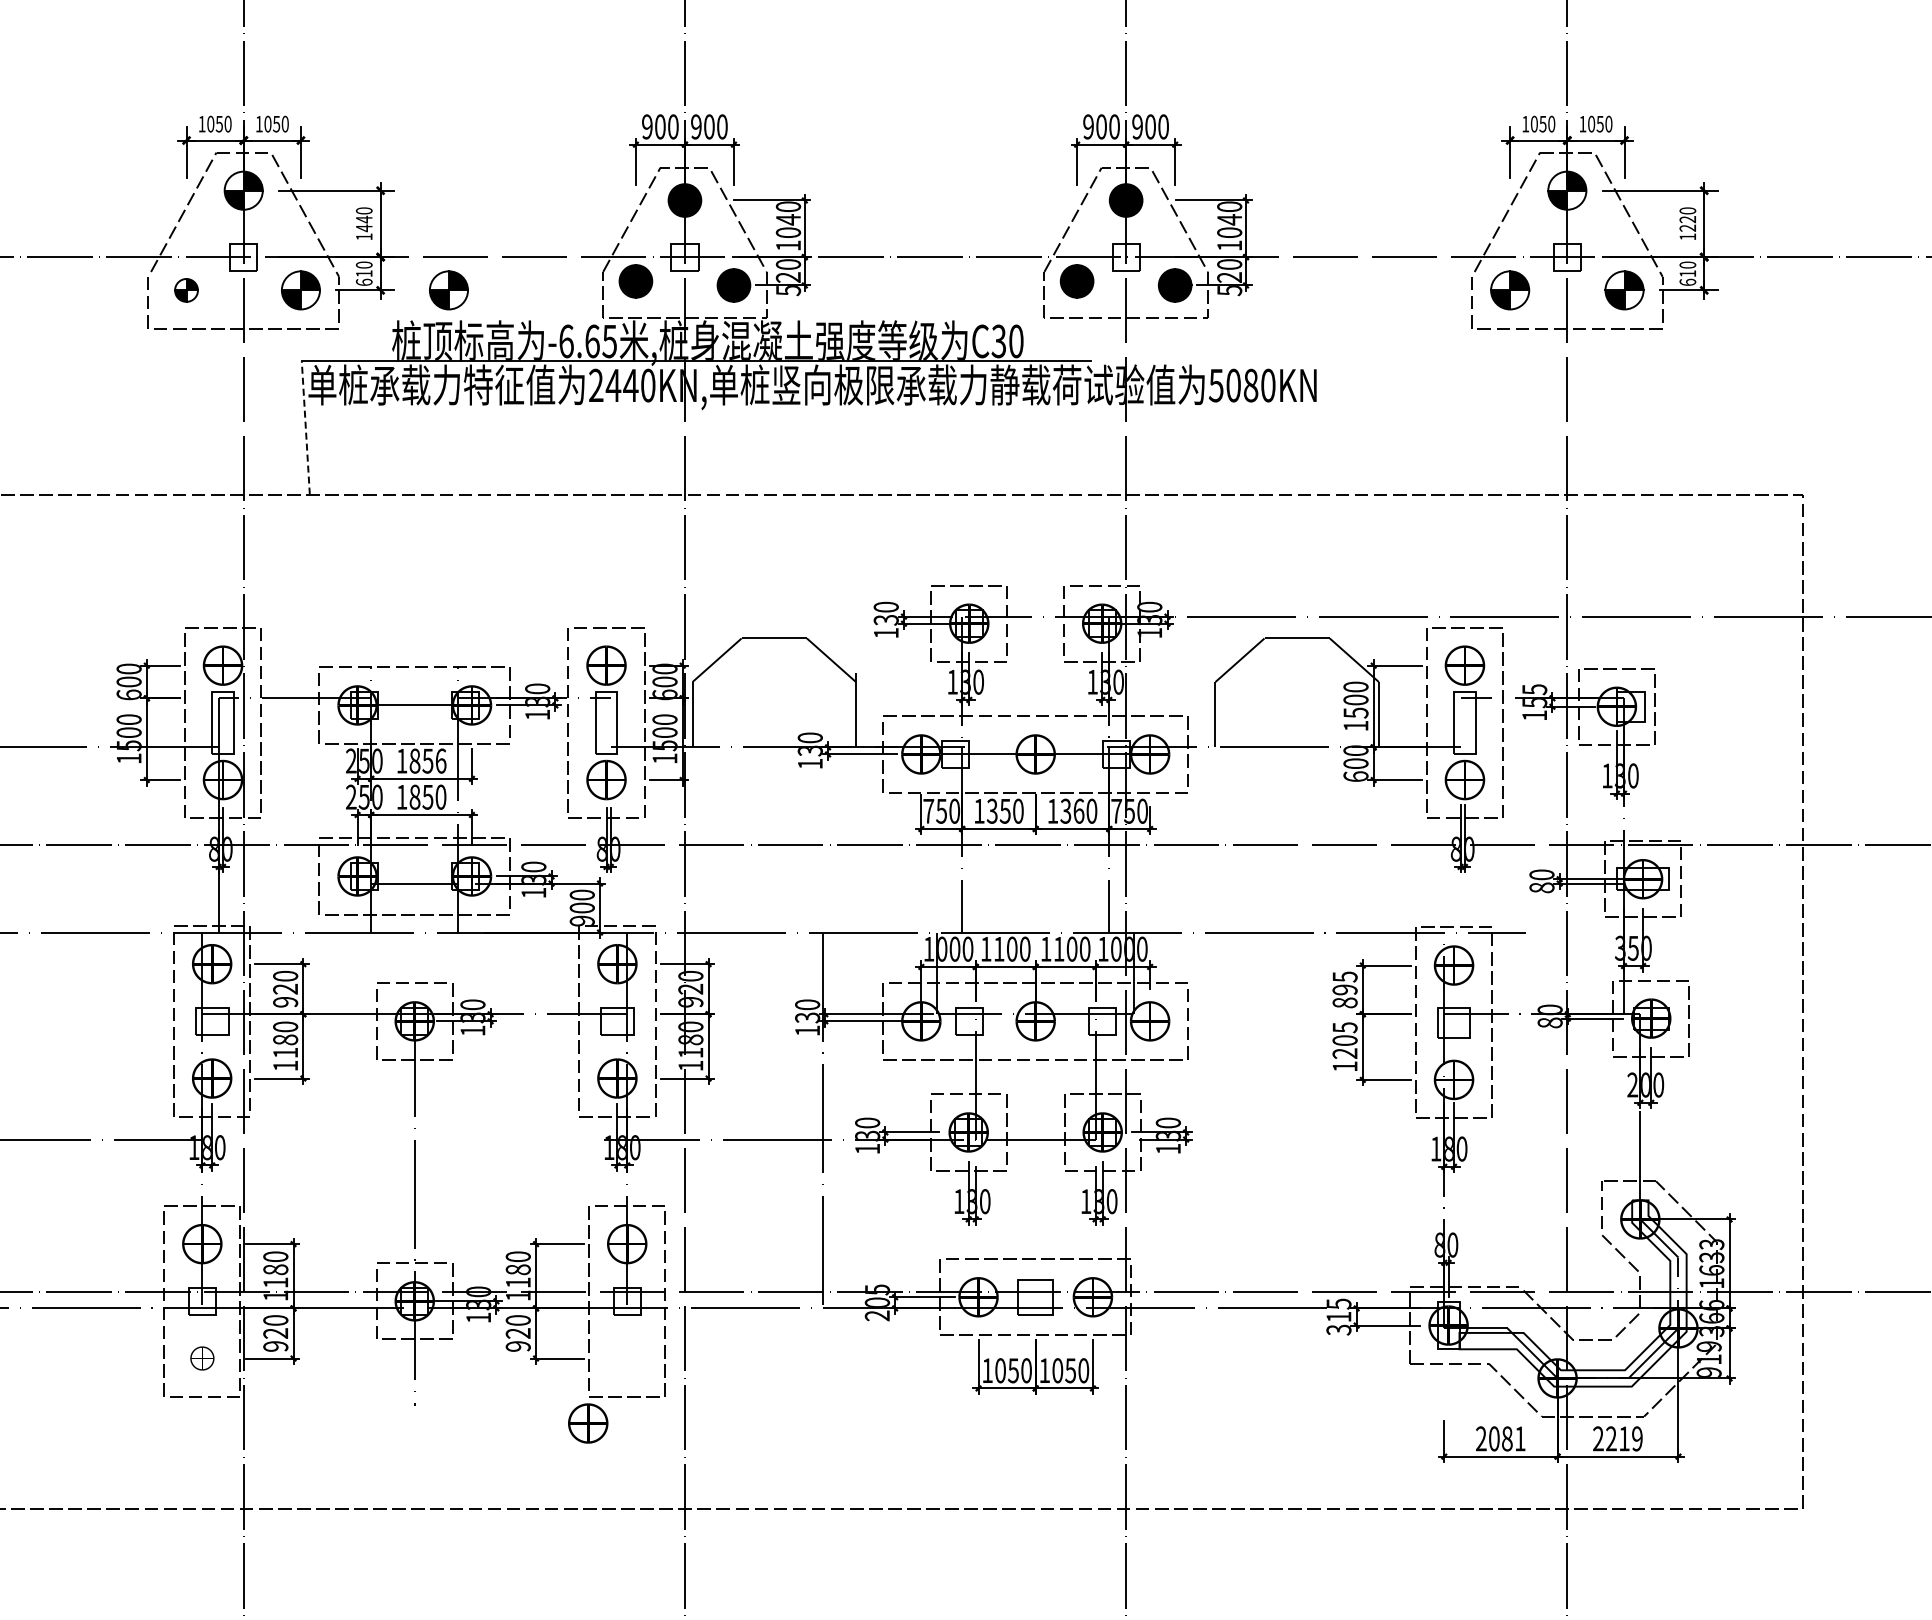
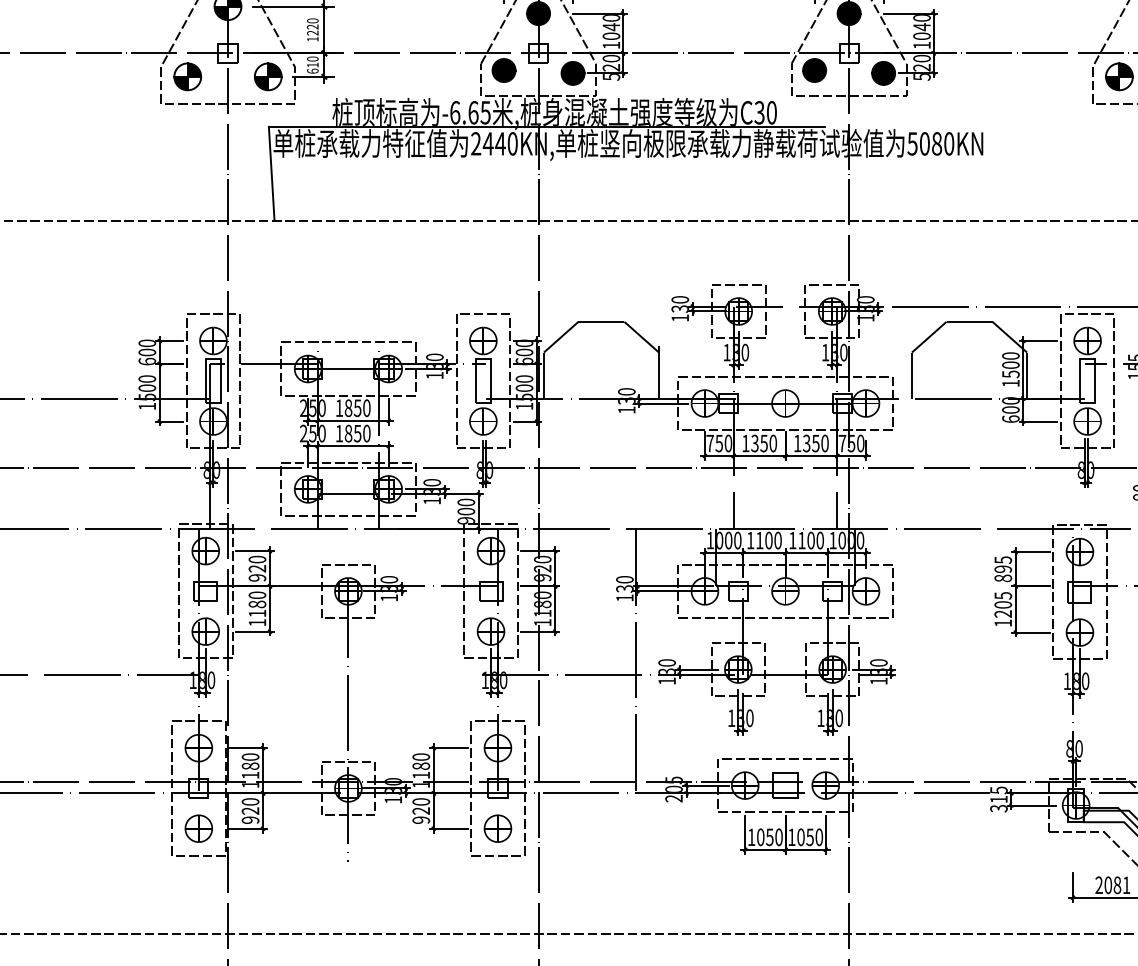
text: (363, 223) -> (312, 29), 1440 -> 1220
part: (186, 290) -> (187, 76), size x1.67
part: (448, 290) -> (372, 76), removed
line: (305, 428) -> (271, 174), dashed -> solid
text: (440, 760) -> (366, 407), 1856 -> 1850
text: (1078, 810) -> (815, 442), 1360 -> 1350
part: (202, 1358) -> (198, 828), size x1.67
part: (588, 1423) -> (498, 828), moved

